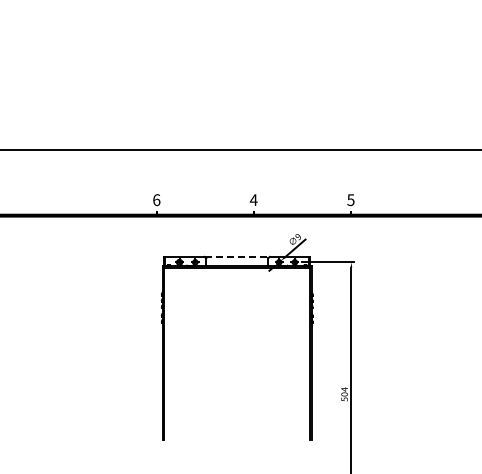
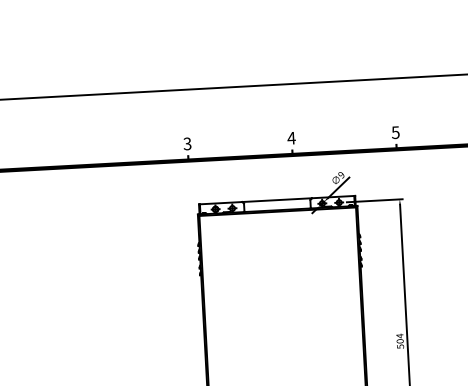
text: (156, 199) -> (187, 143), 6 -> 3
line: (237, 256) -> (277, 199), dashed -> solid

